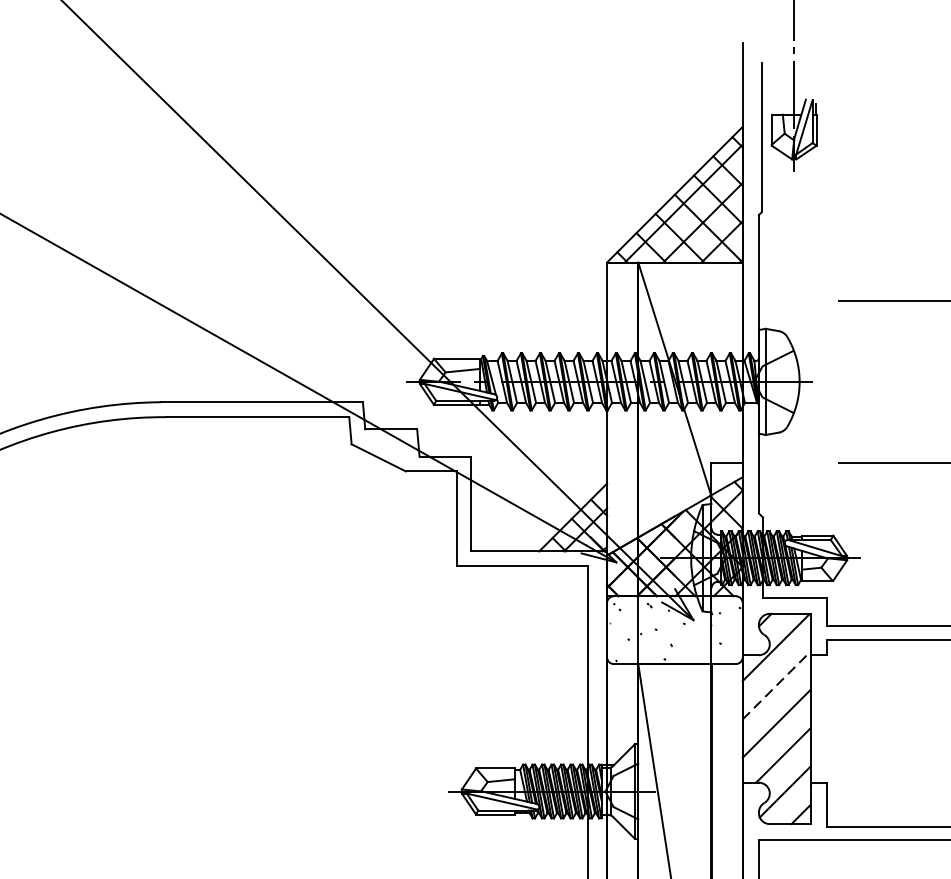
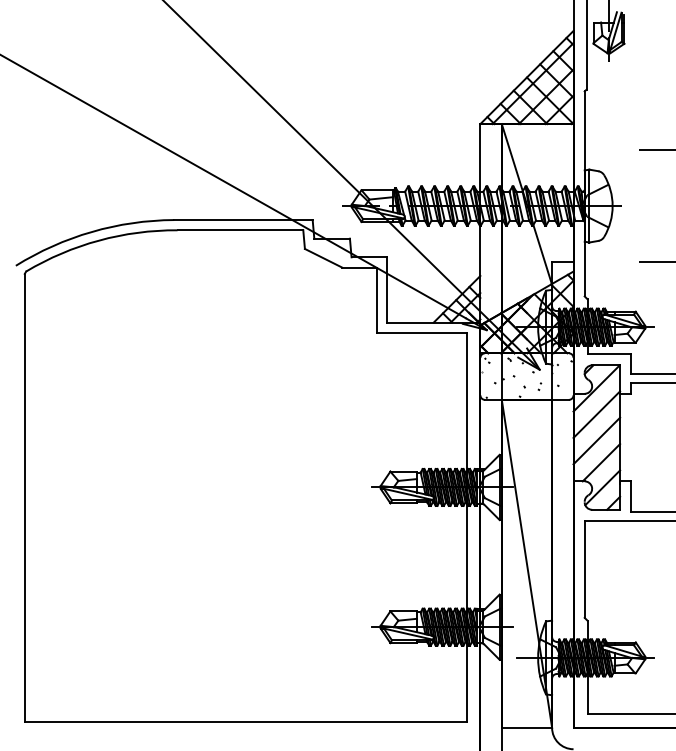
part: (693, 644) -> (539, 386), added
line: (776, 685) -> (596, 414), dashed -> solid

